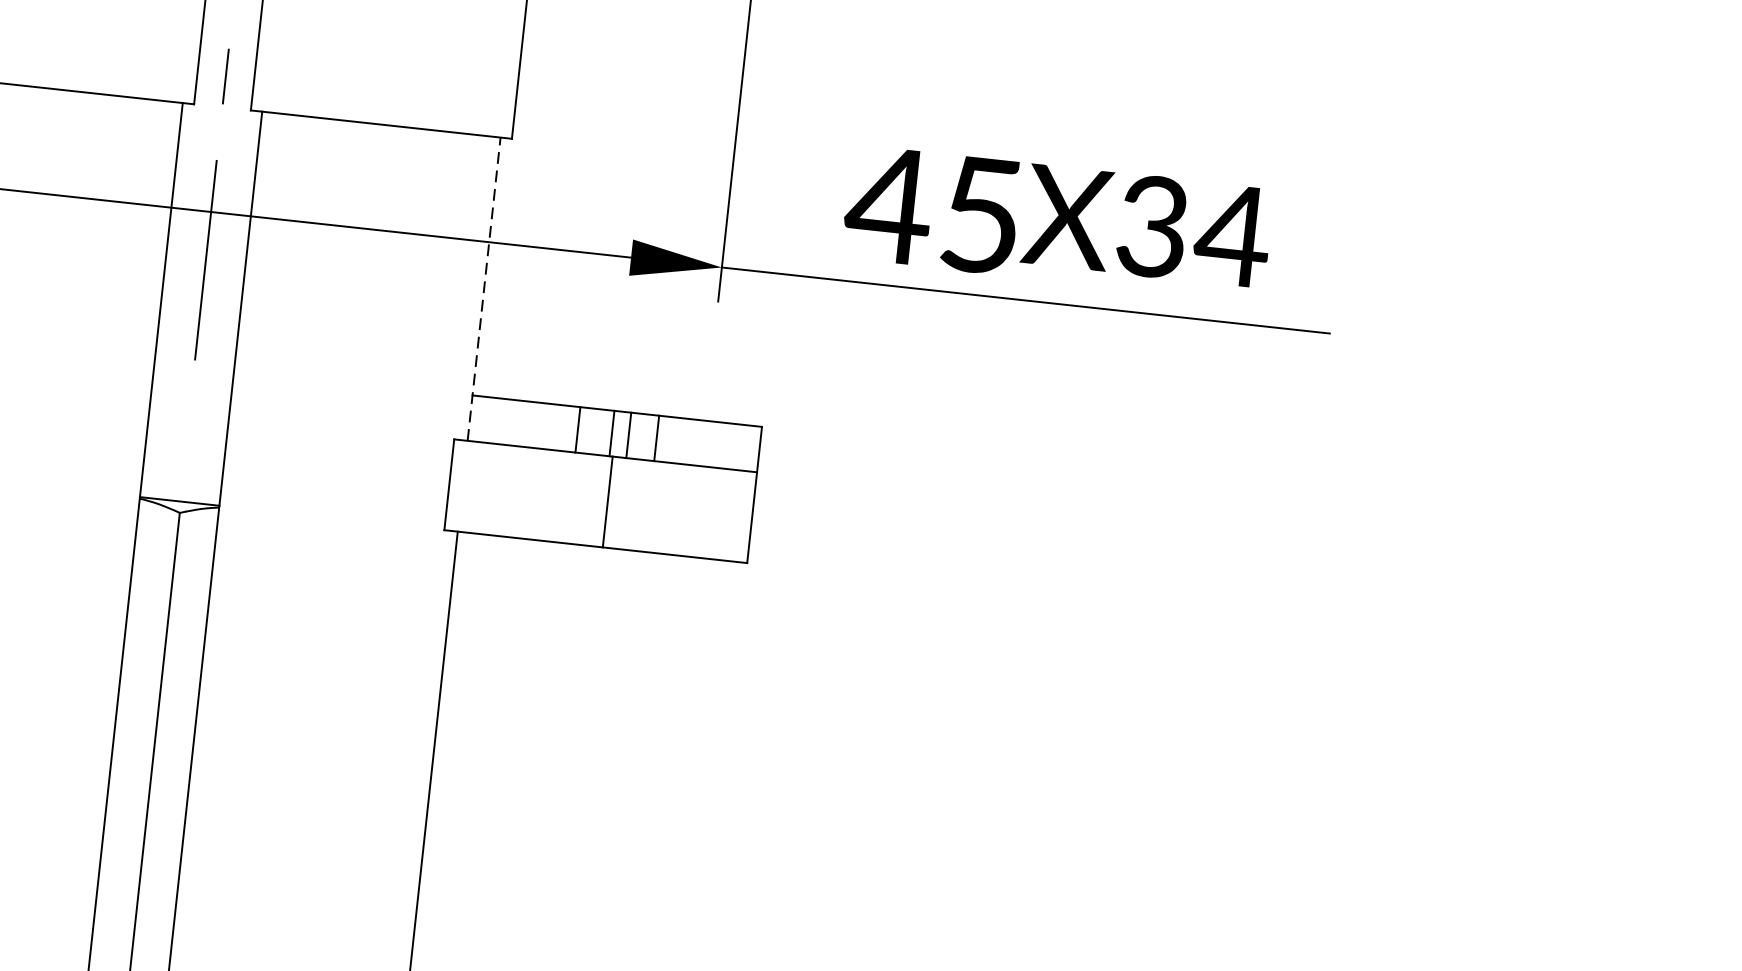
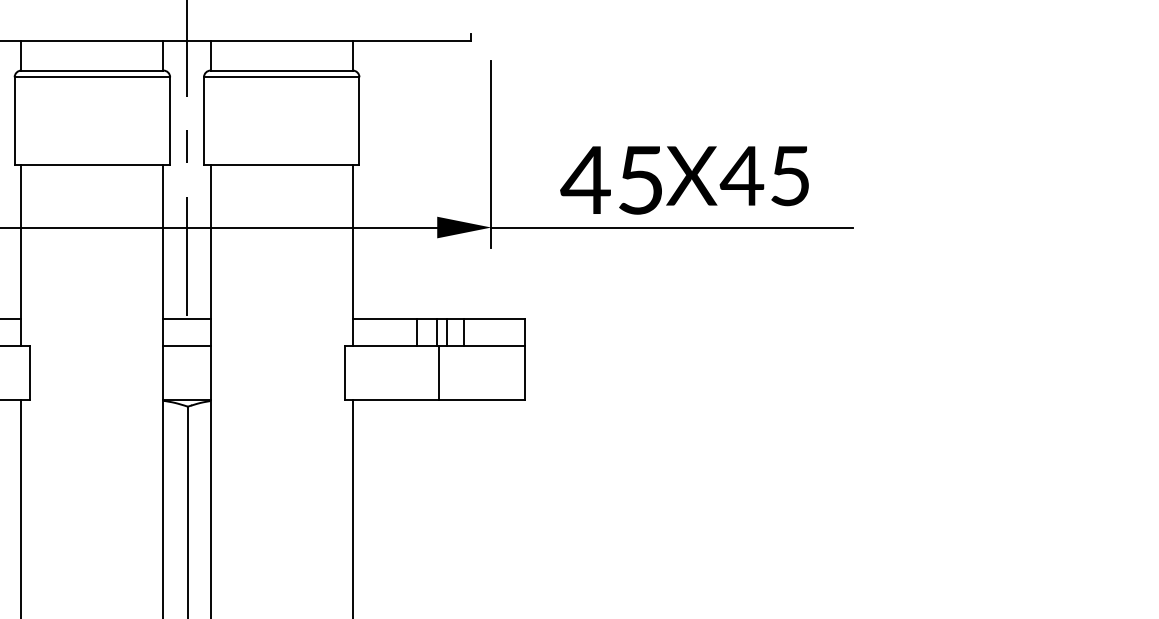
text: (1191, 230) -> (765, 175), X34 -> X45
line: (483, 289) -> (352, 255), dashed -> solid
line: (193, 364) -> (186, 318), added
line: (188, 409) -> (186, 345), added

